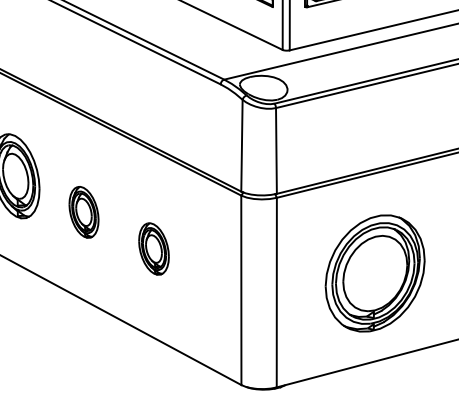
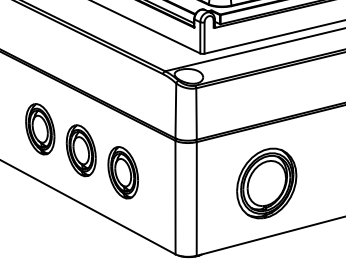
part: (82, 211) -> (80, 150), size x1.67
part: (152, 248) -> (122, 172), size x1.67
part: (374, 273) -> (266, 183), moved

